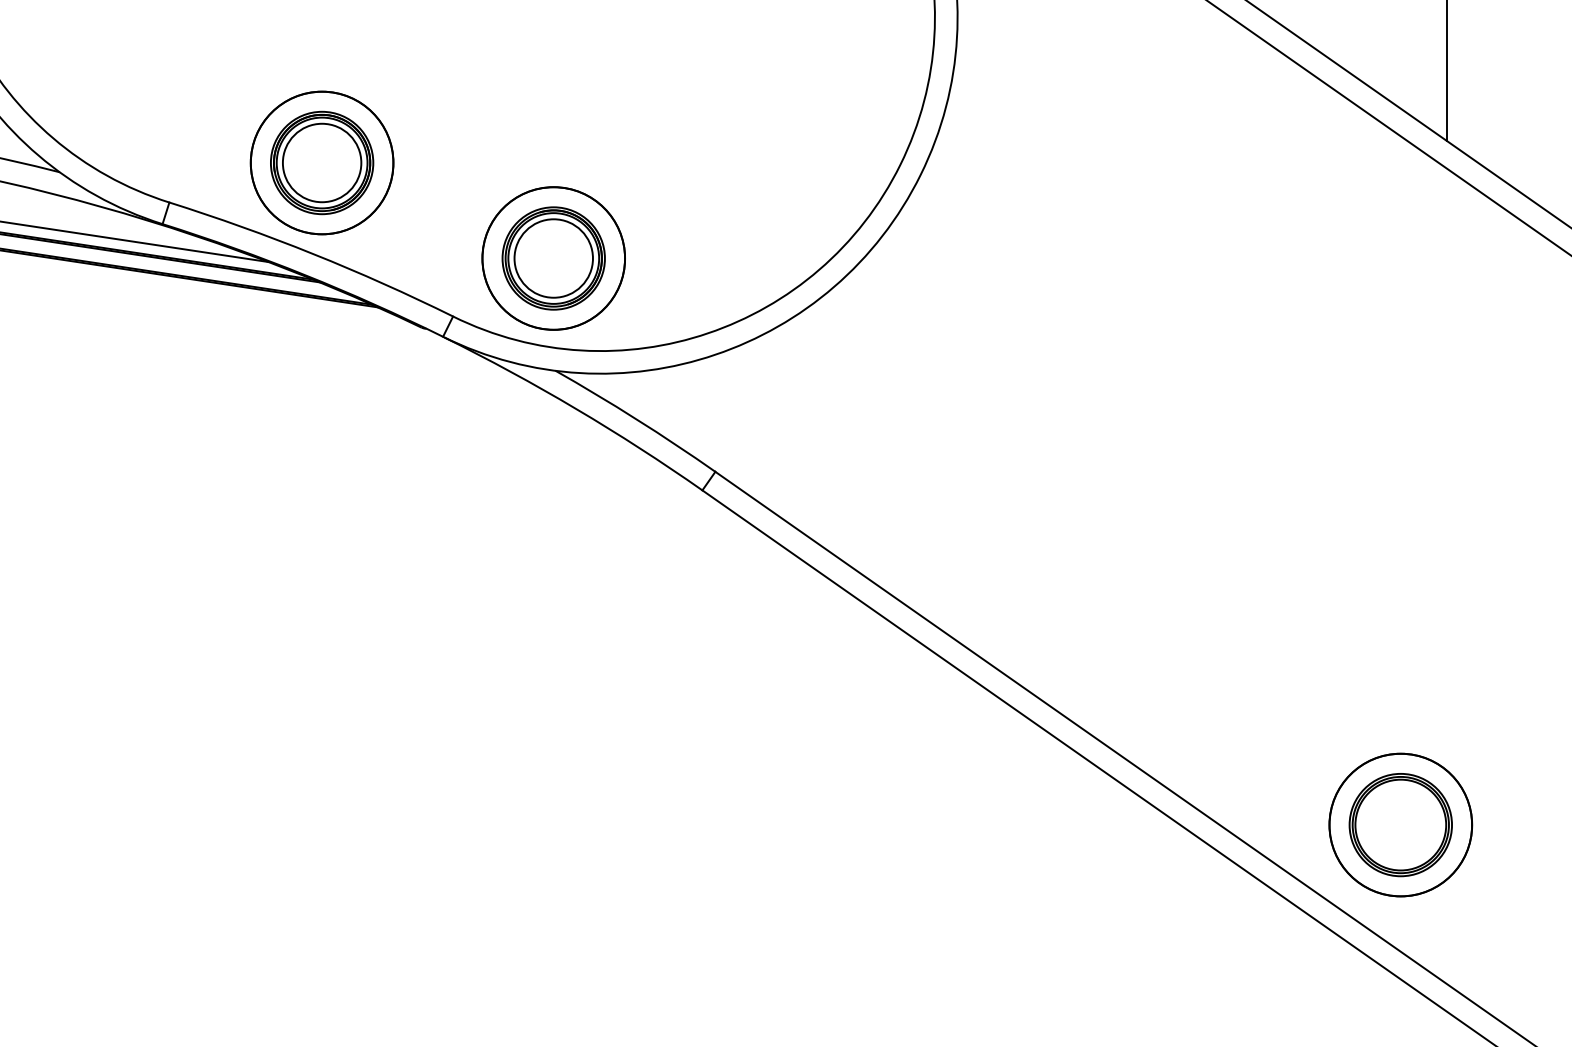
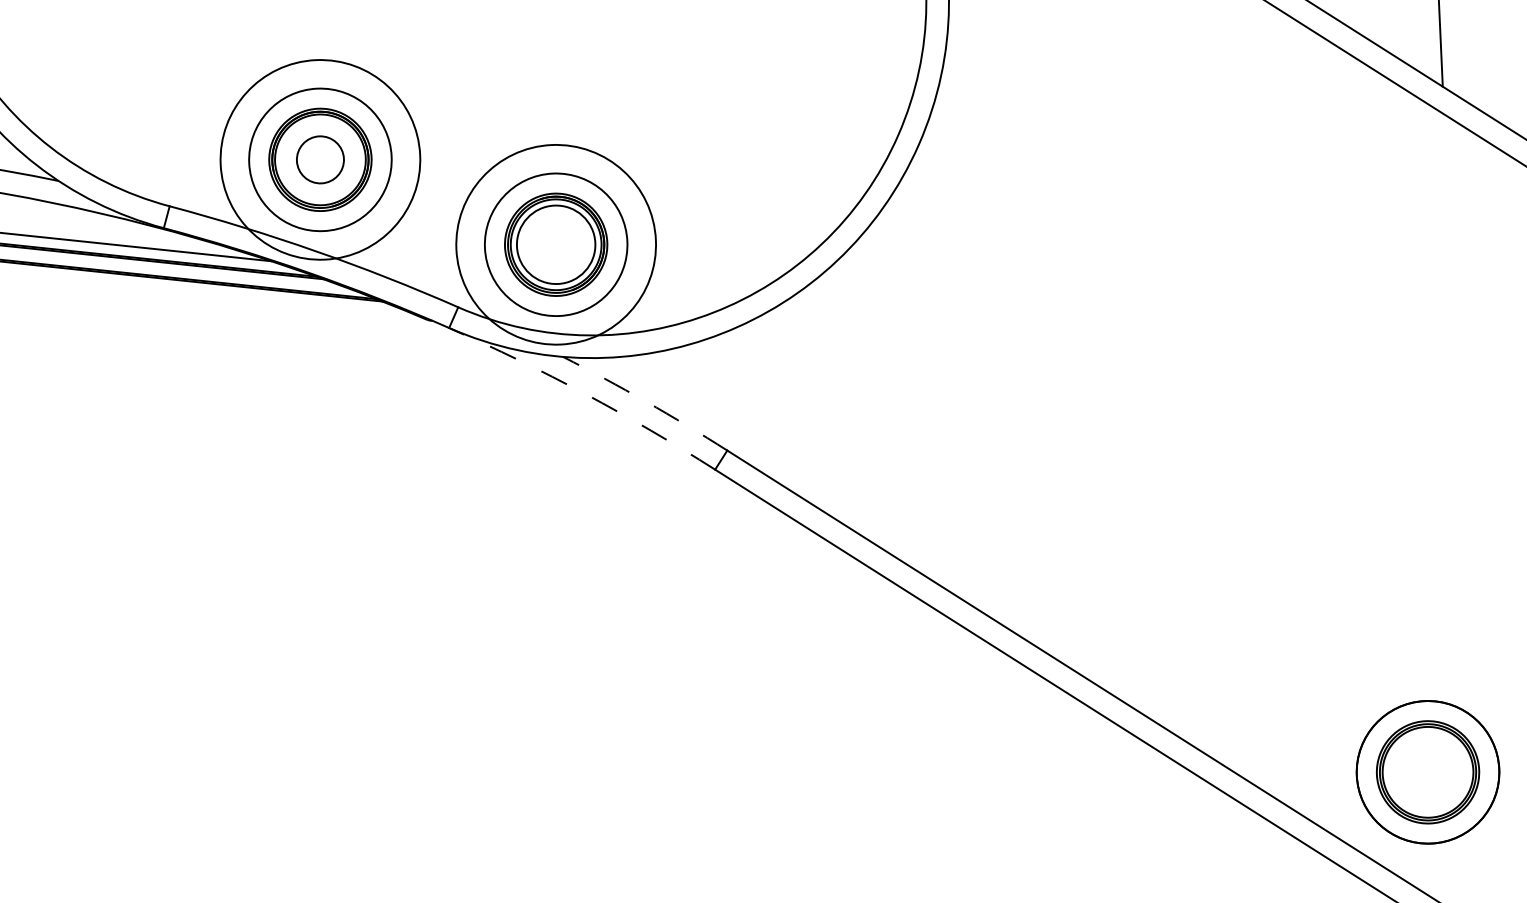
circle: (321, 162) -> (319, 159), size x0.6
circle: (321, 162) -> (319, 159), size x1.4
circle: (553, 258) -> (555, 244), size x1.4
arc: (576, 409) -> (585, 394), solid -> dashed
arc: (636, 419) -> (646, 401), solid -> dashed

